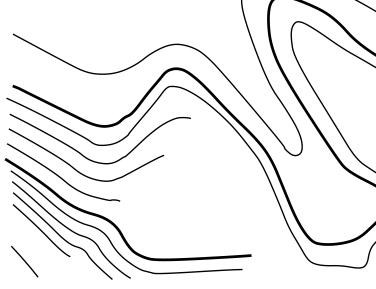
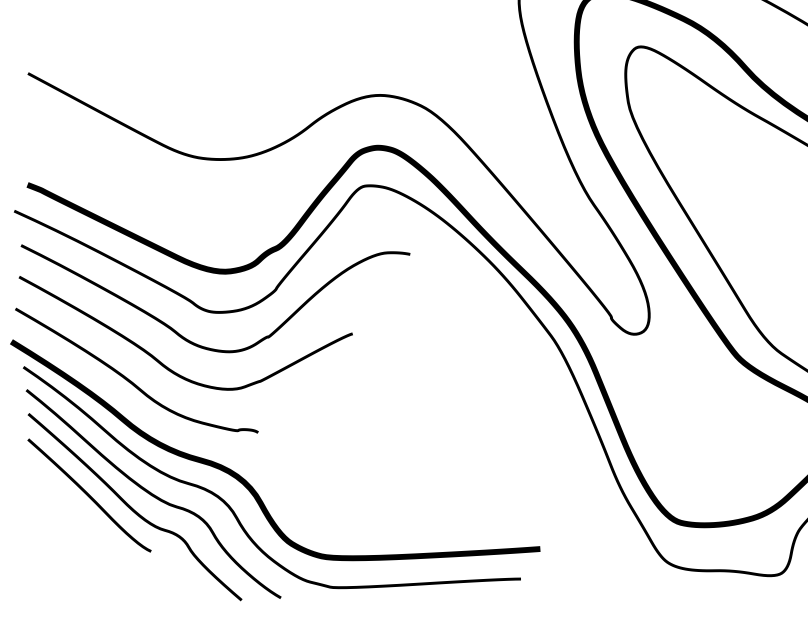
line: (24, 261) -> (52, 561), removed

